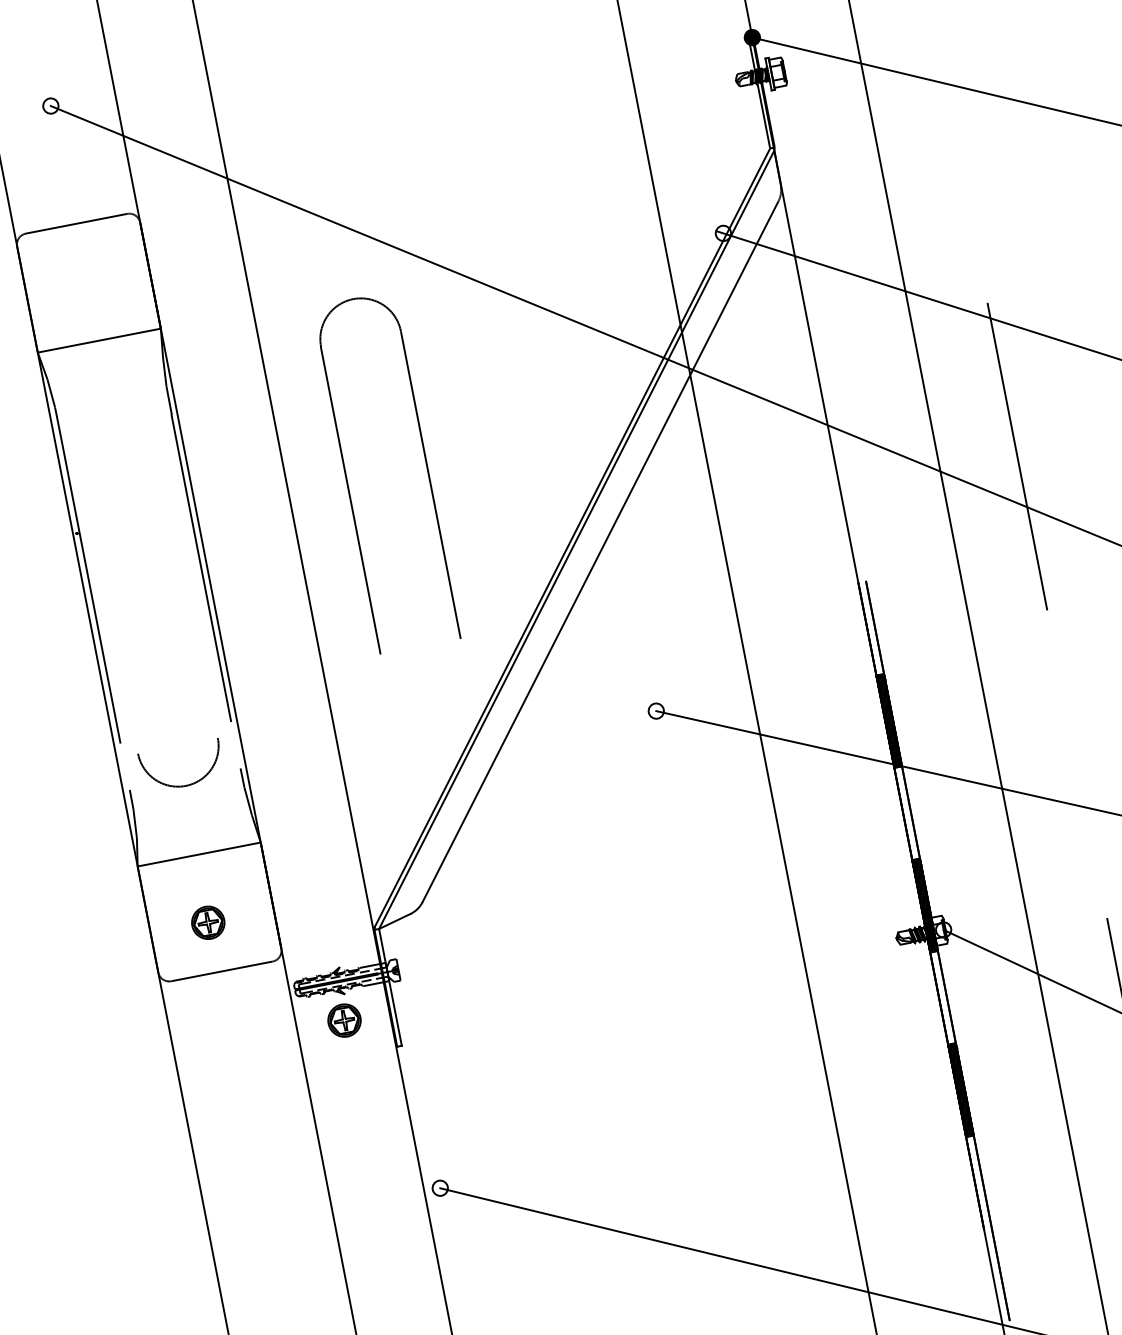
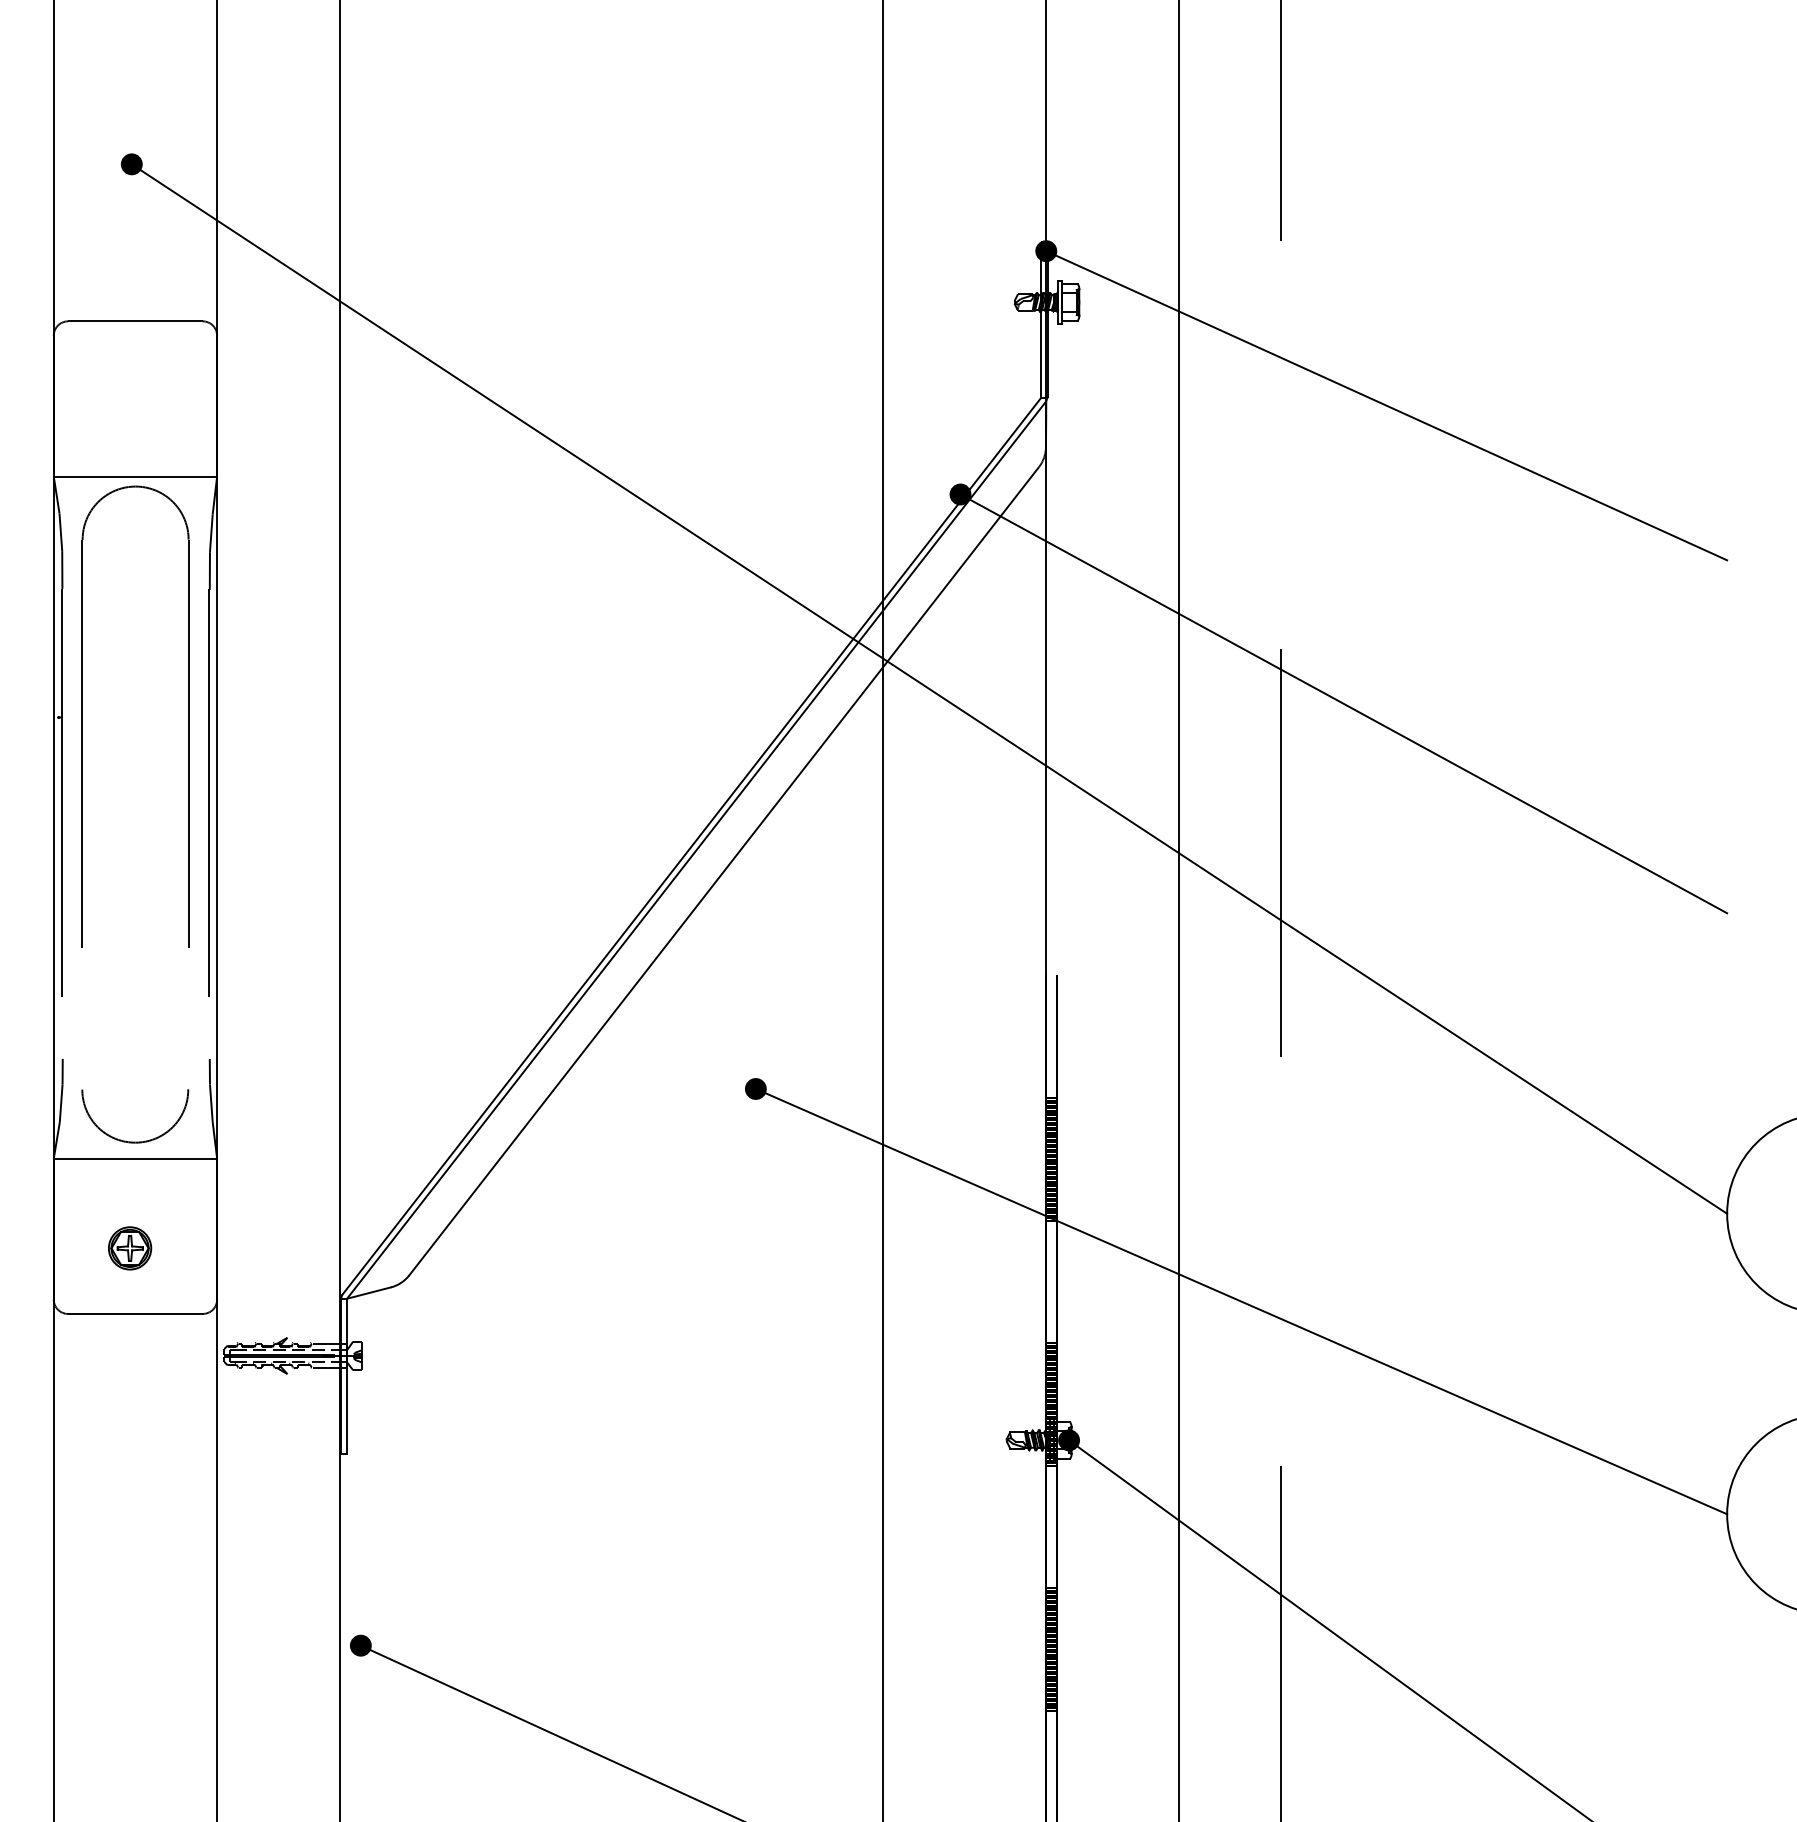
fill: (50, 106) -> (131, 164), added
fill: (723, 233) -> (960, 494), added
part: (346, 480) -> (82, 716), moved
fill: (656, 711) -> (755, 1089), added
arc: (185, 785) -> (135, 1141), moved
fill: (943, 929) -> (1069, 1440), added
part: (344, 1020) -> (280, 1407), removed
fill: (439, 1188) -> (360, 1645), added

